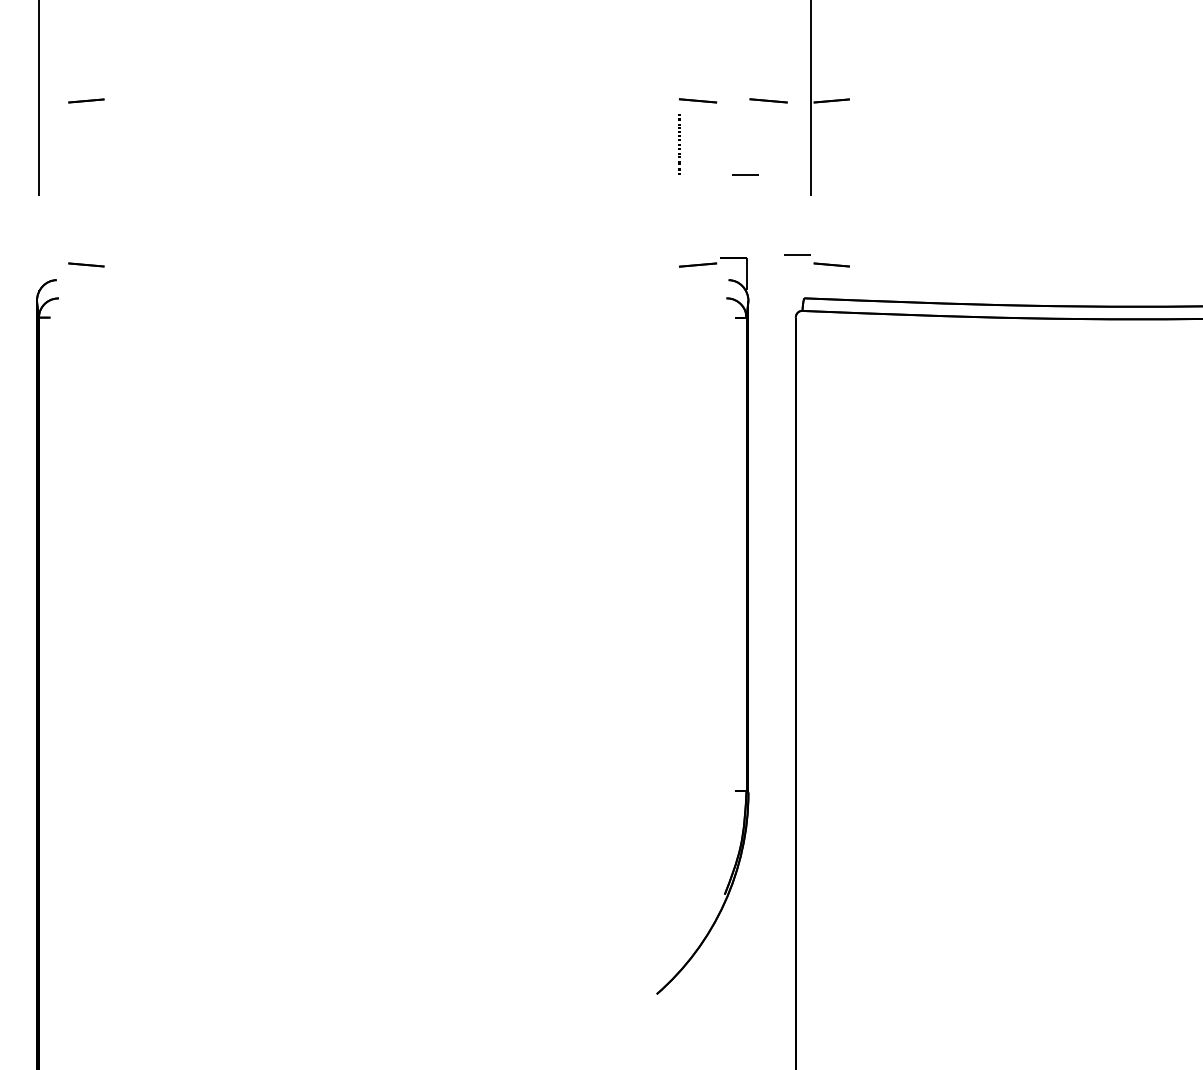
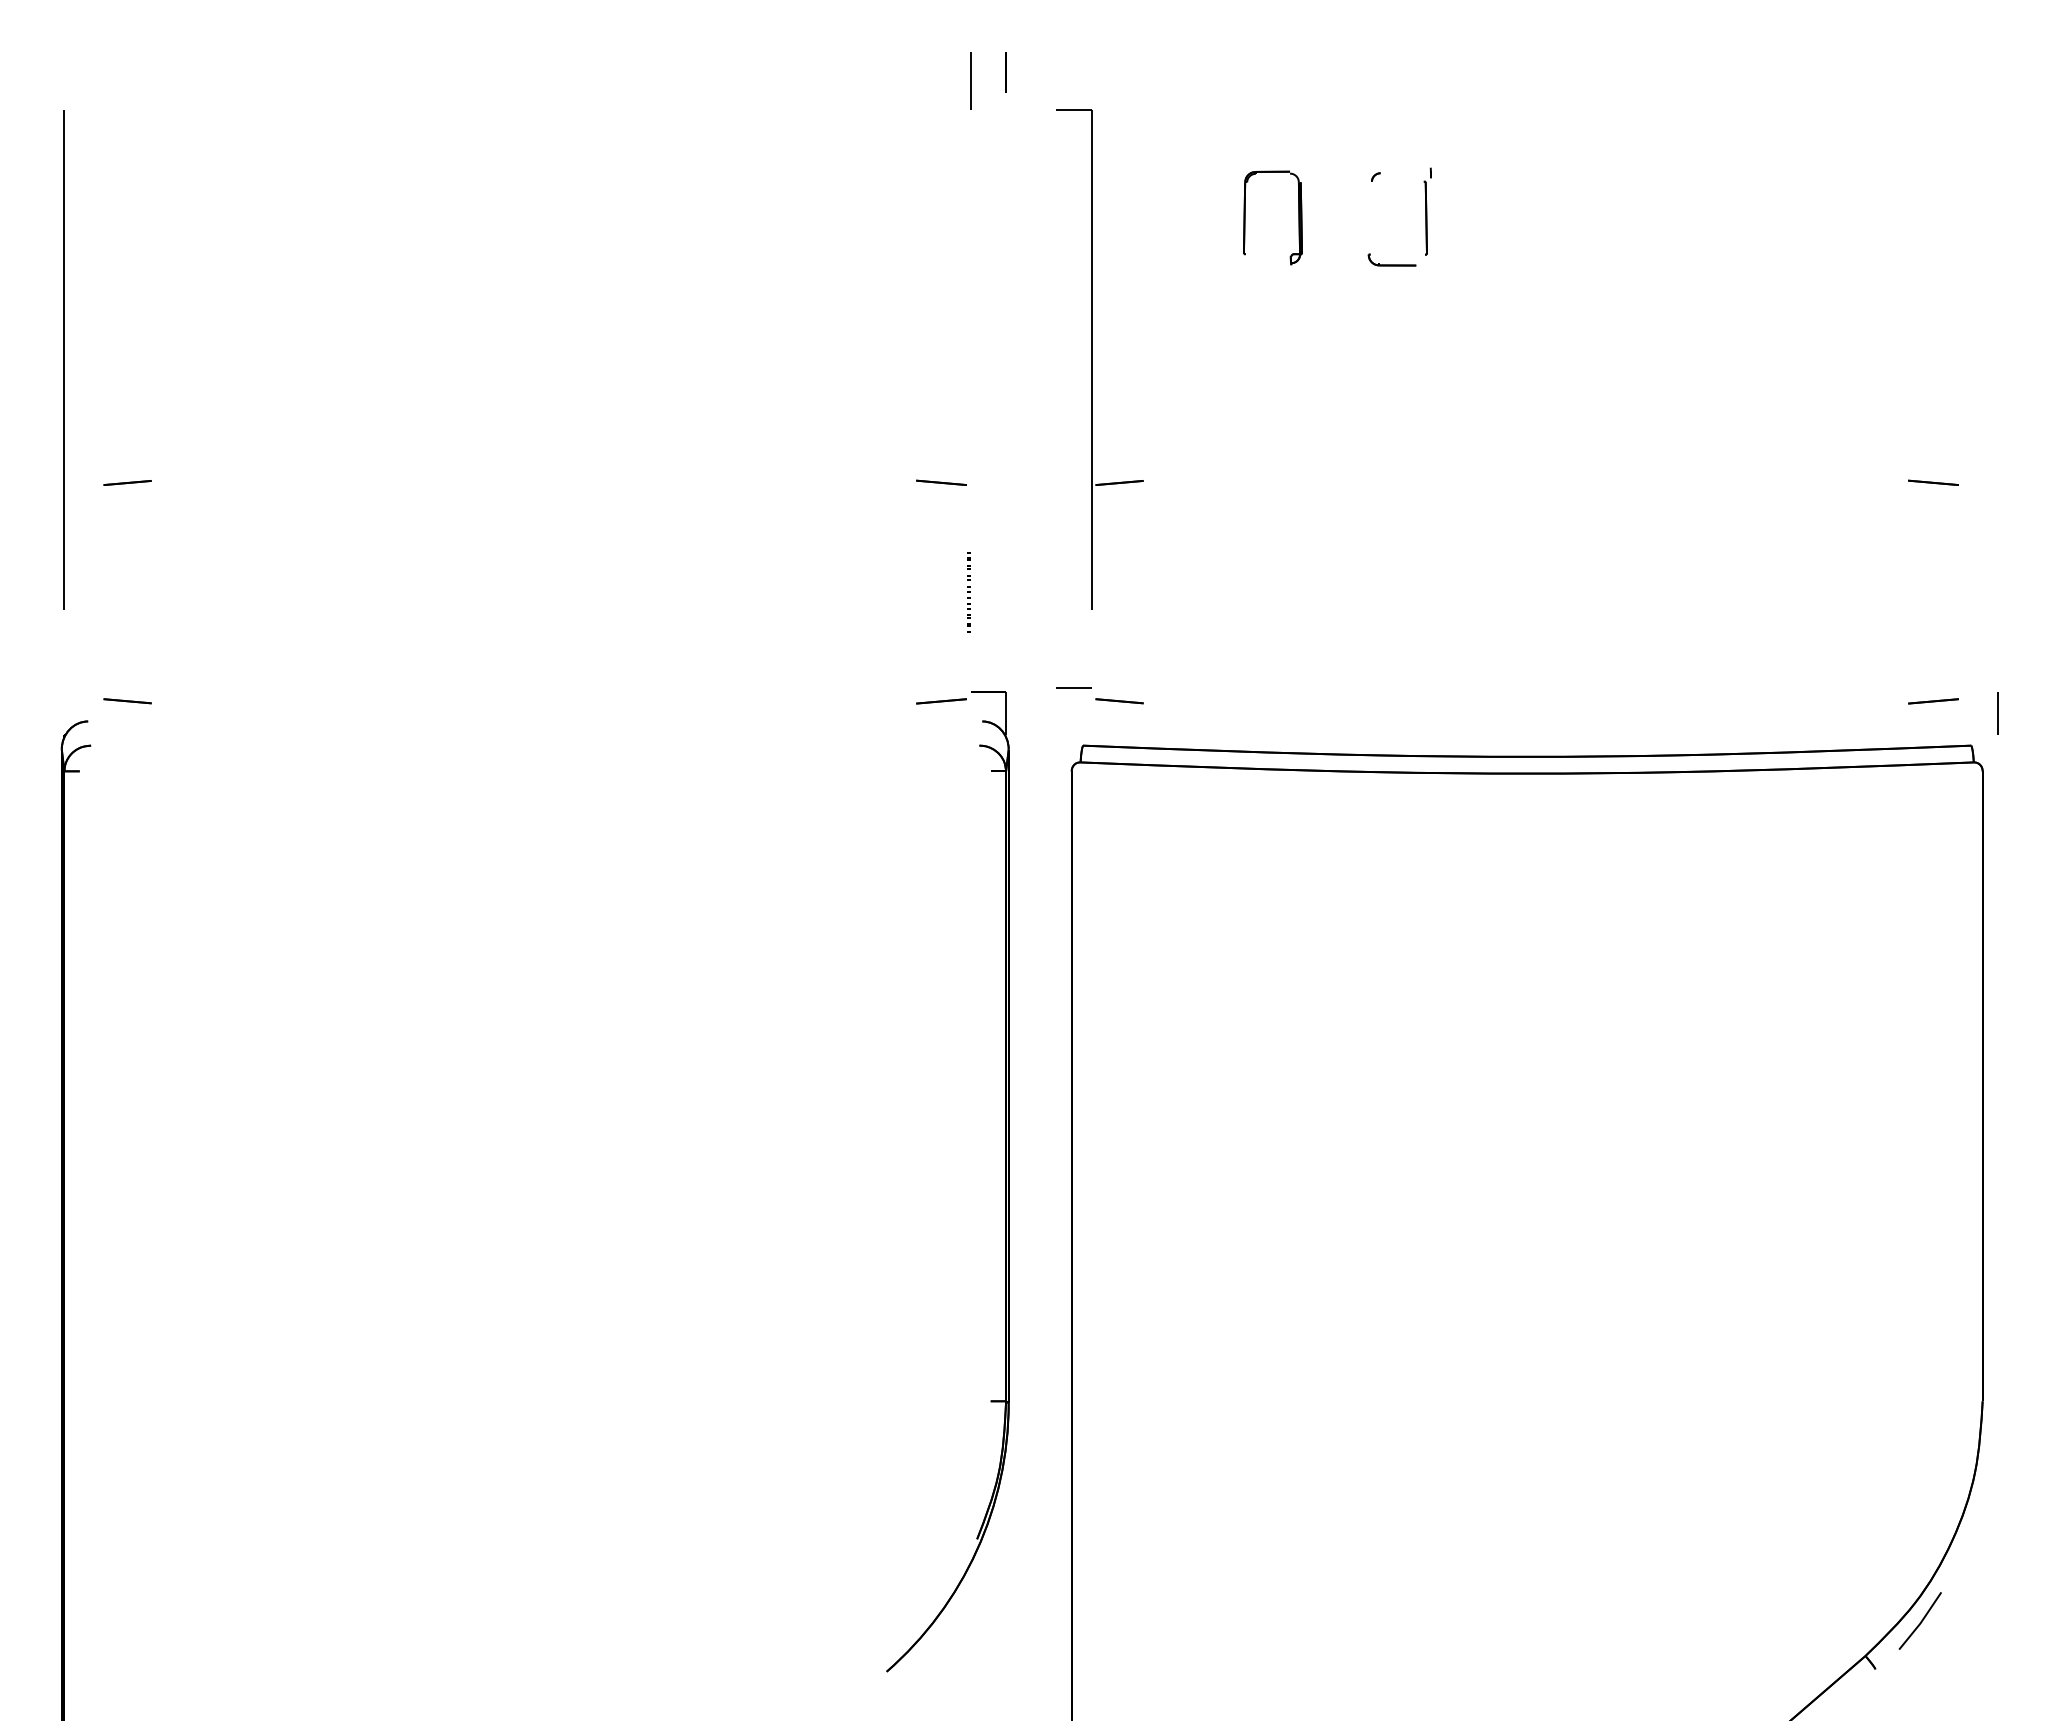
line: (768, 100) -> (1035, 482), removed
part: (679, 144) -> (968, 592), moved
line: (745, 174) -> (1004, 580), removed

